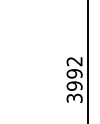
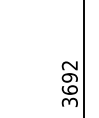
text: (74, 85) -> (69, 89), 3992 -> 3692

